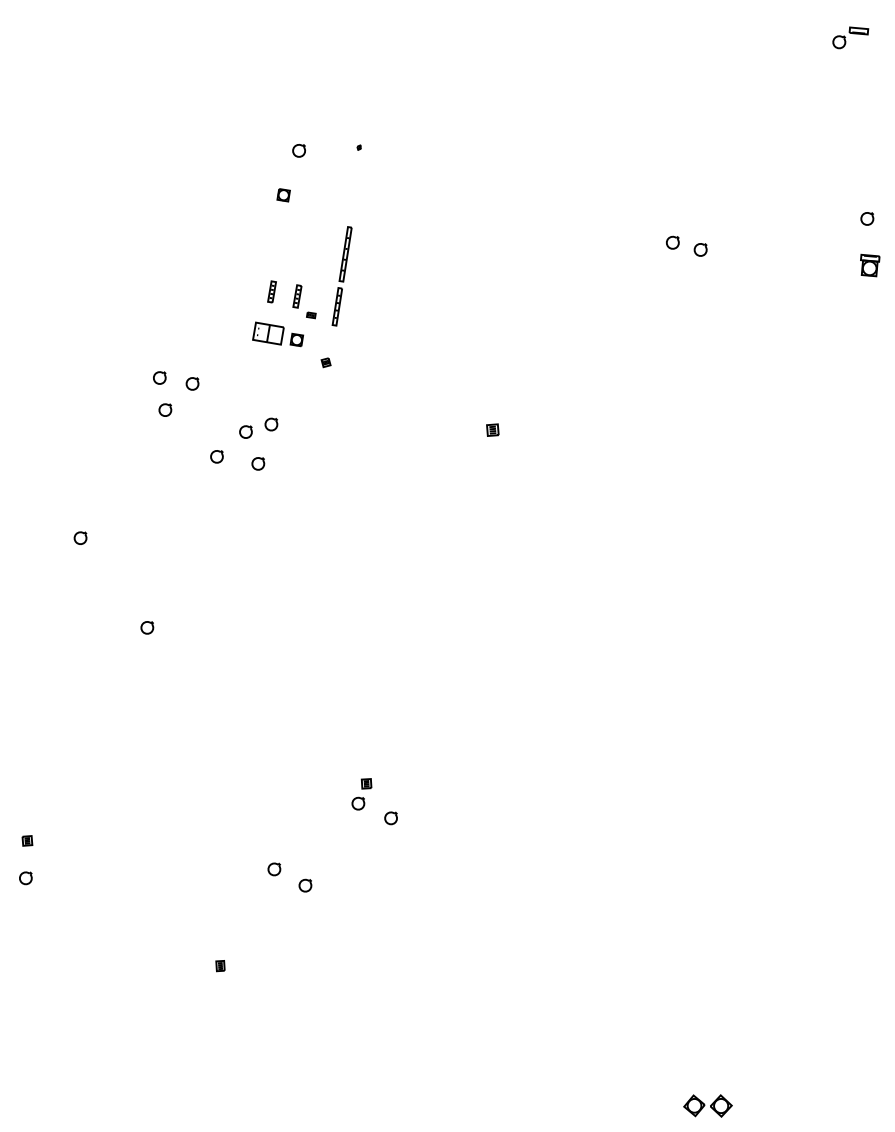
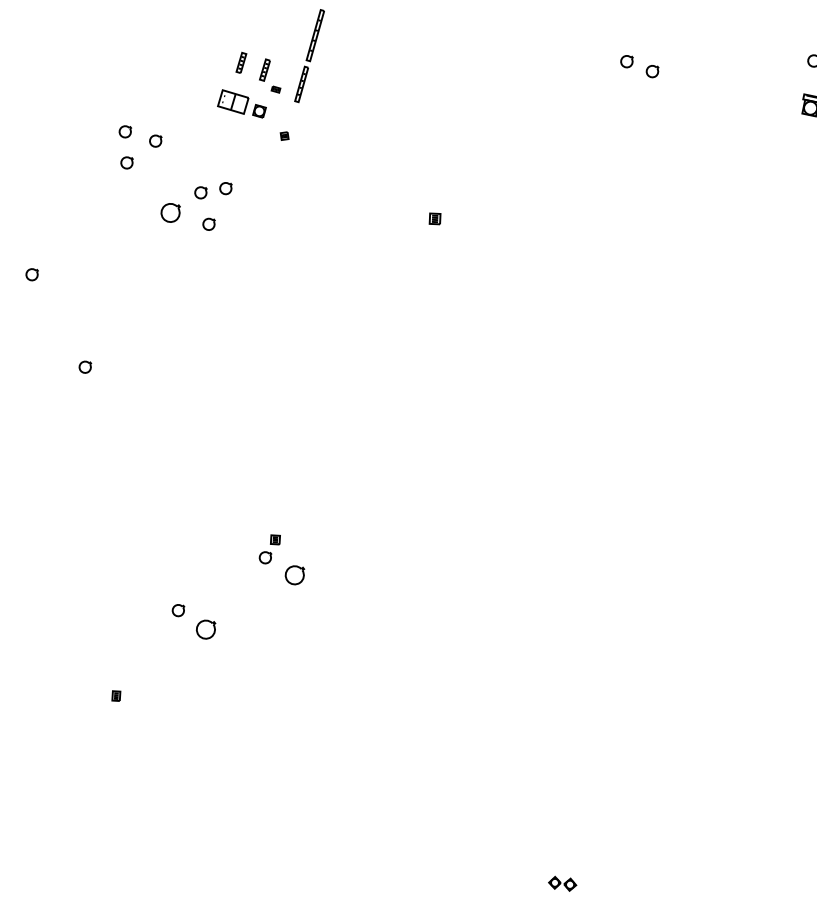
part: (216, 456) -> (170, 212), size x1.6
part: (390, 818) -> (294, 575), size x1.6
part: (305, 885) -> (206, 629), size x1.6
part: (707, 1105) -> (562, 883), size x0.6

